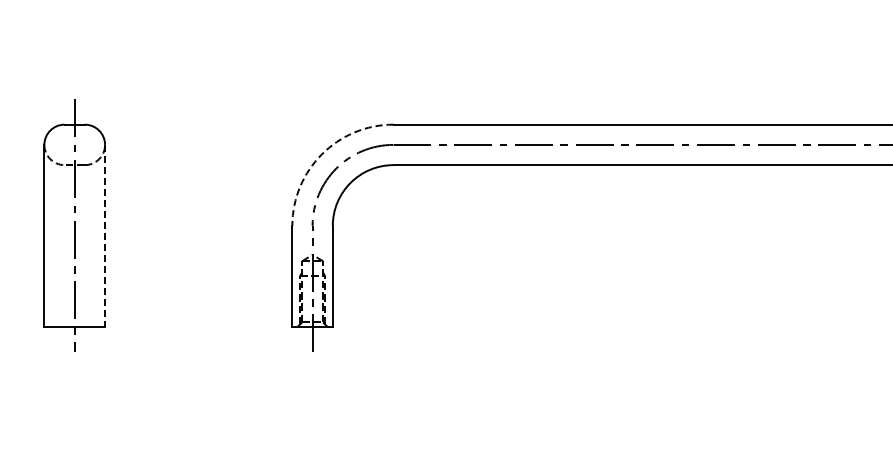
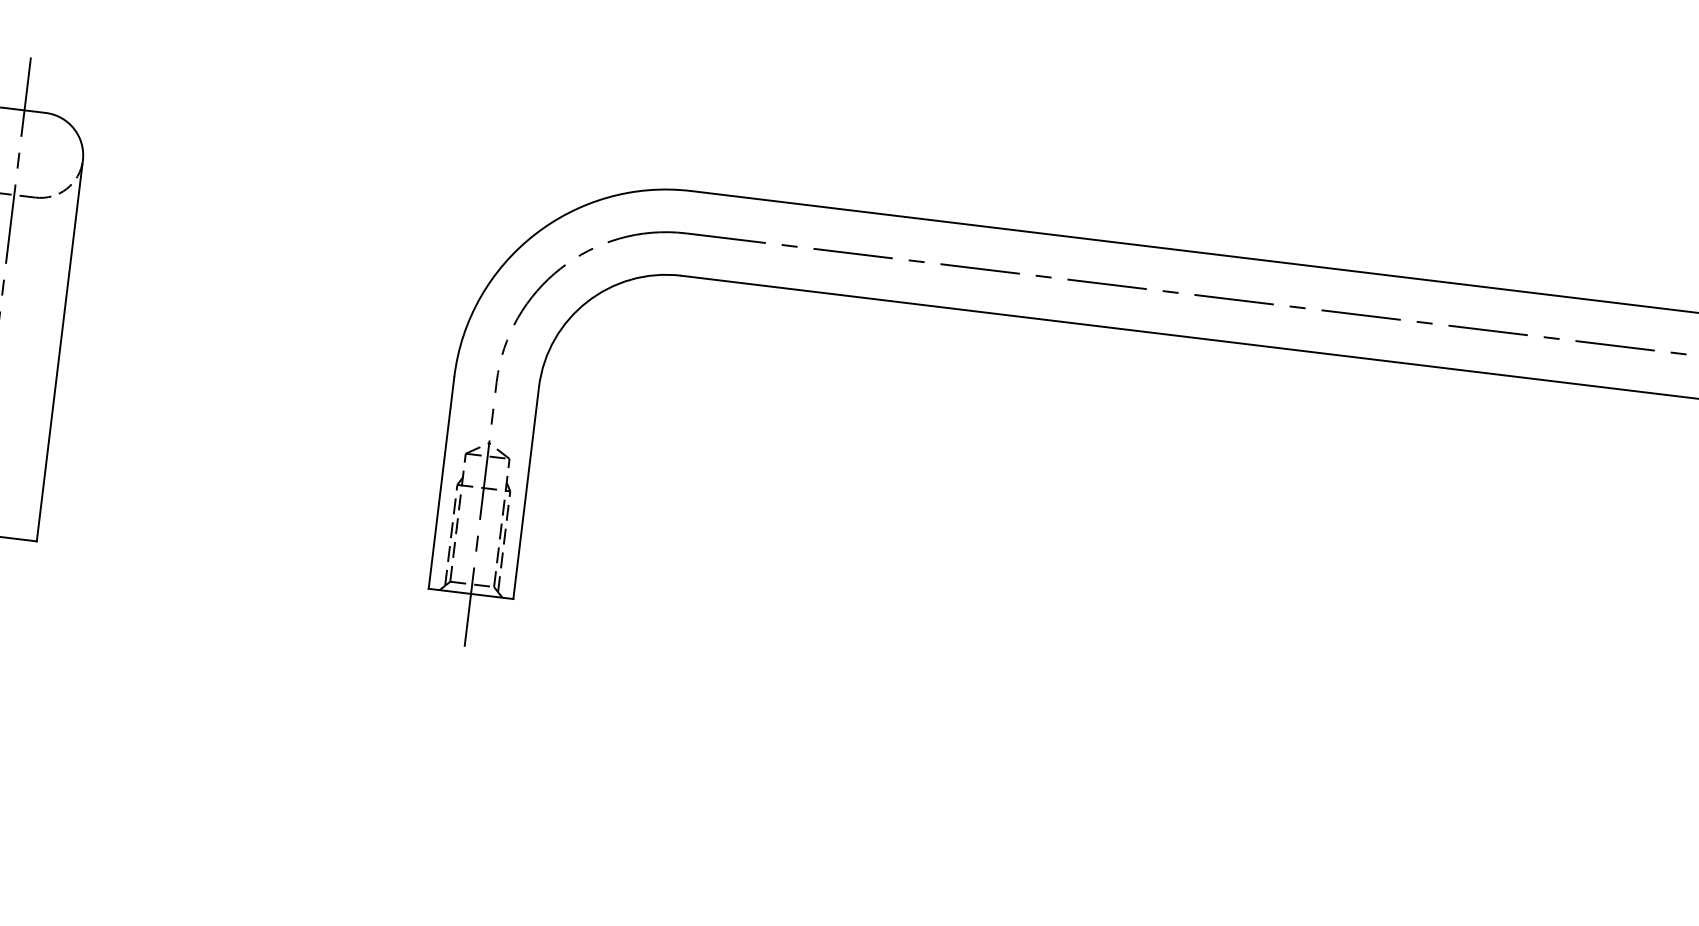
arc: (321, 154) -> (533, 235), dashed -> solid
line: (105, 236) -> (60, 352), dashed -> solid

